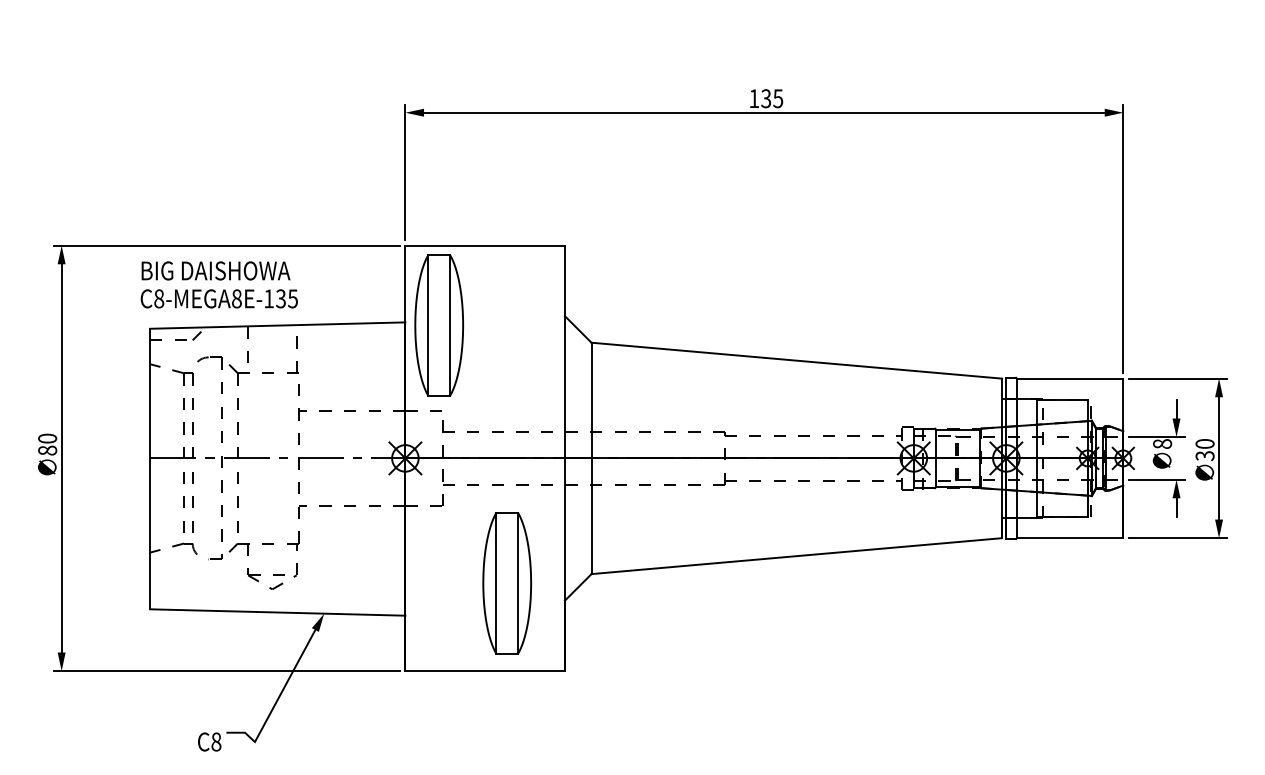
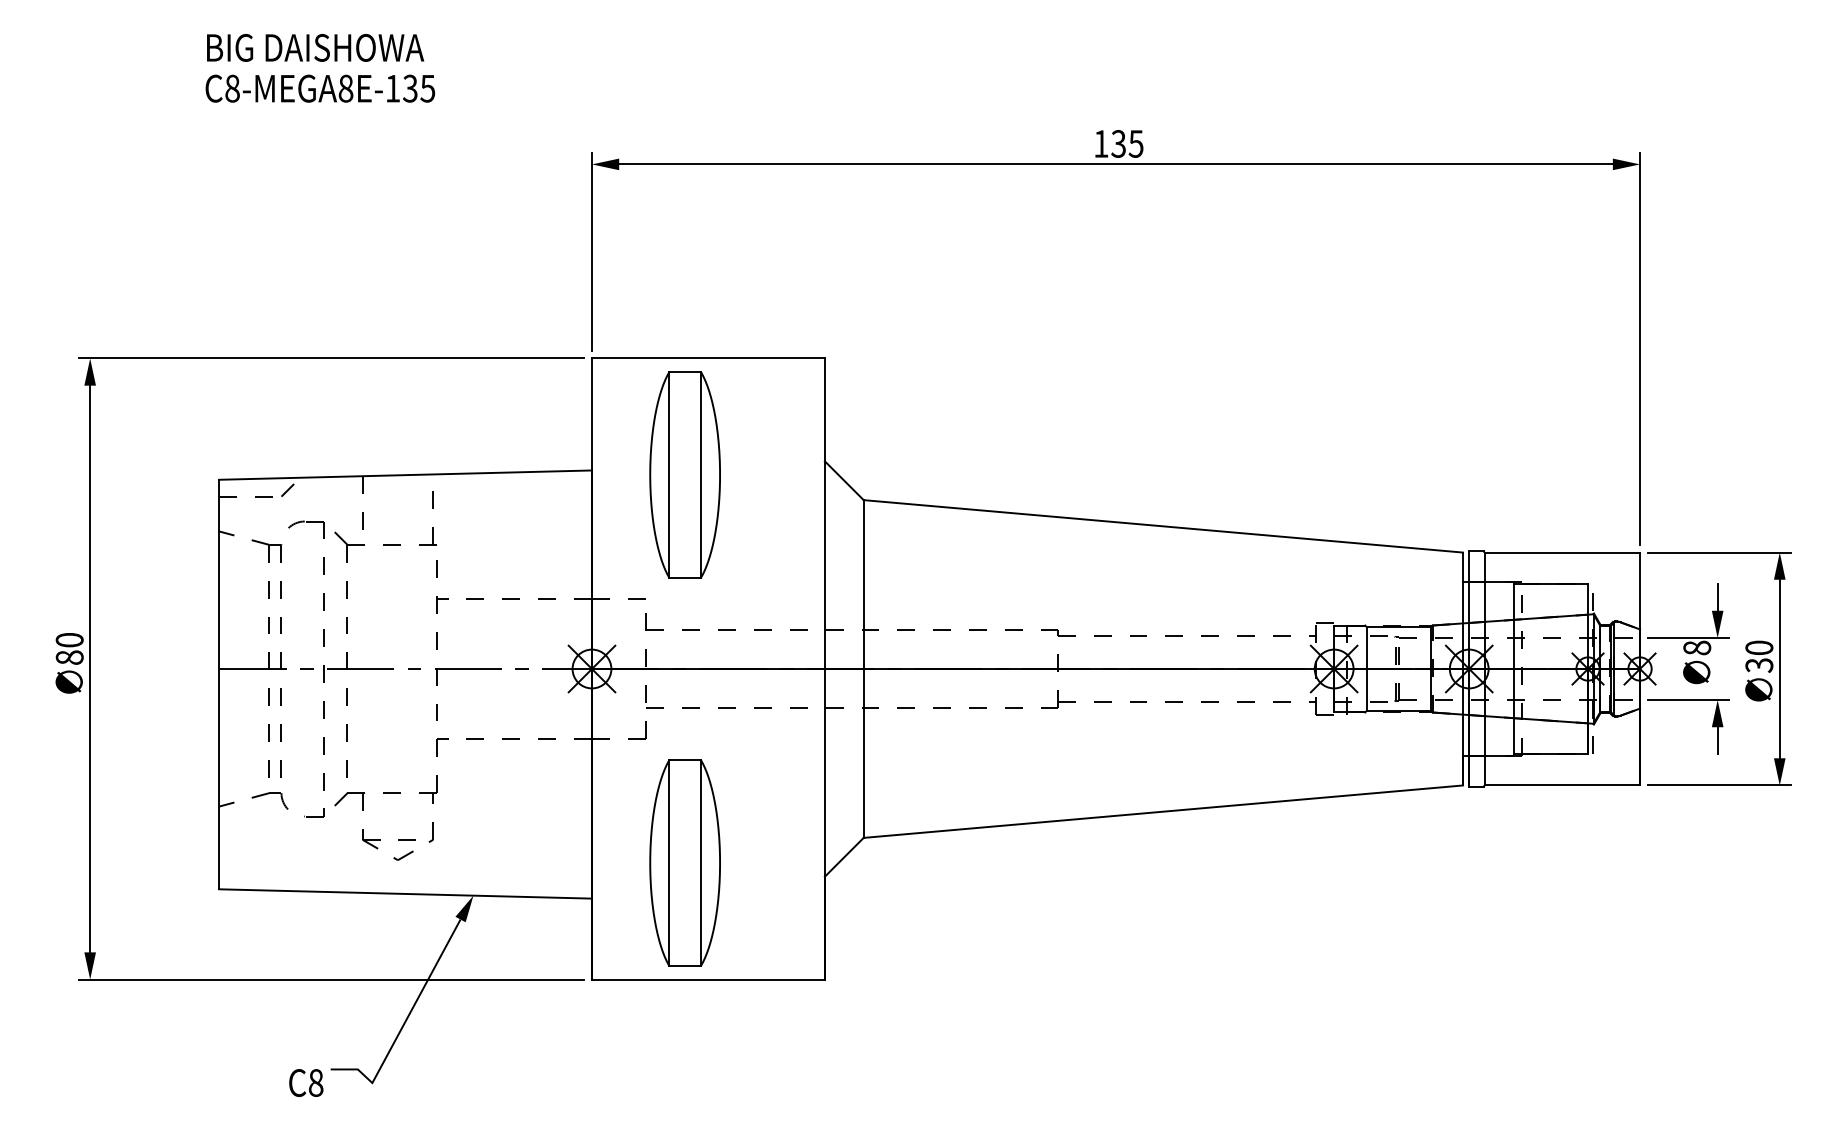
text: (218, 284) -> (319, 67), moved
part: (439, 325) -> (685, 474), moved
part: (507, 583) -> (685, 863), moved

